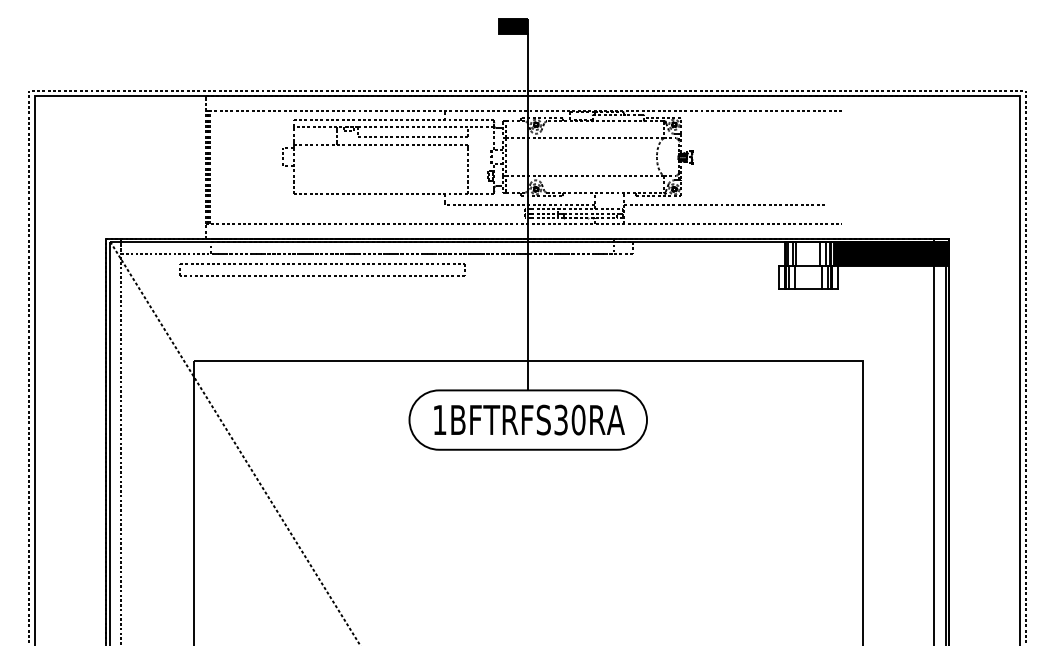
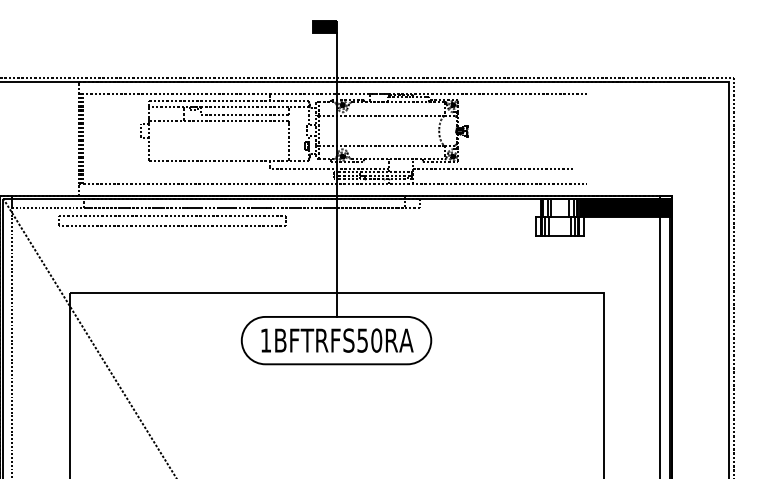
text: (561, 419) -> (363, 340), 1BFTRFS30RA -> 1BFTRFS50RA

